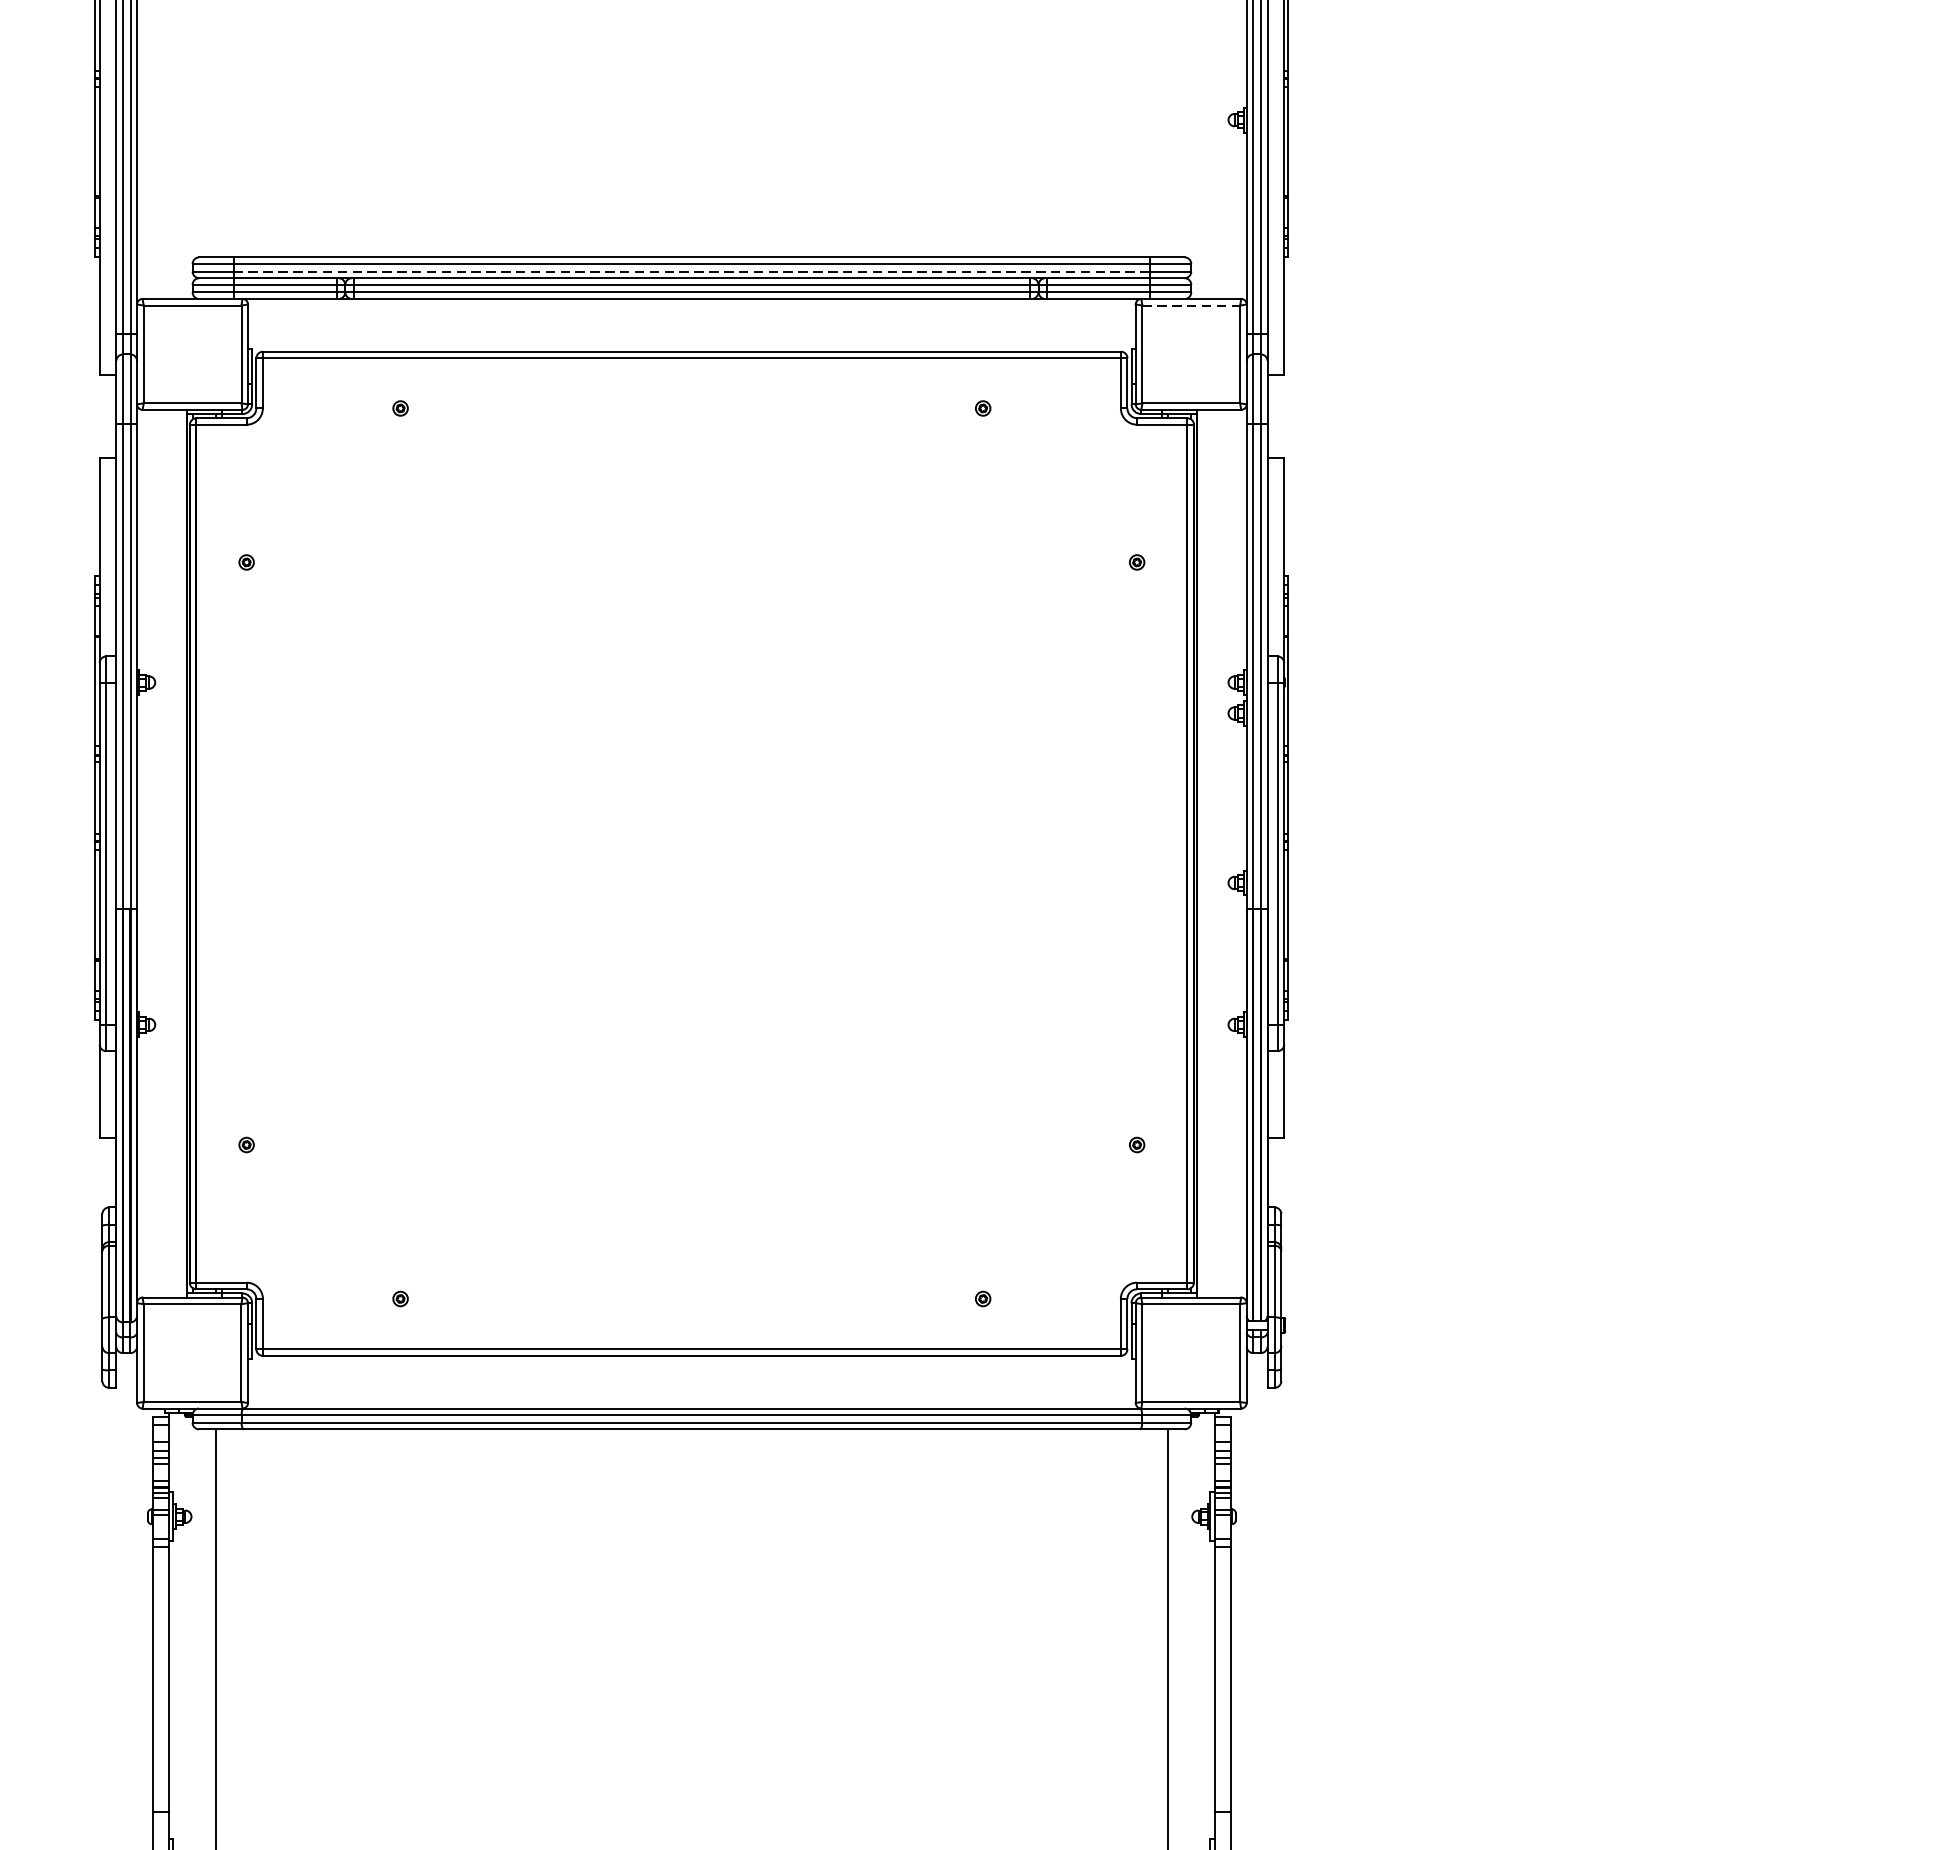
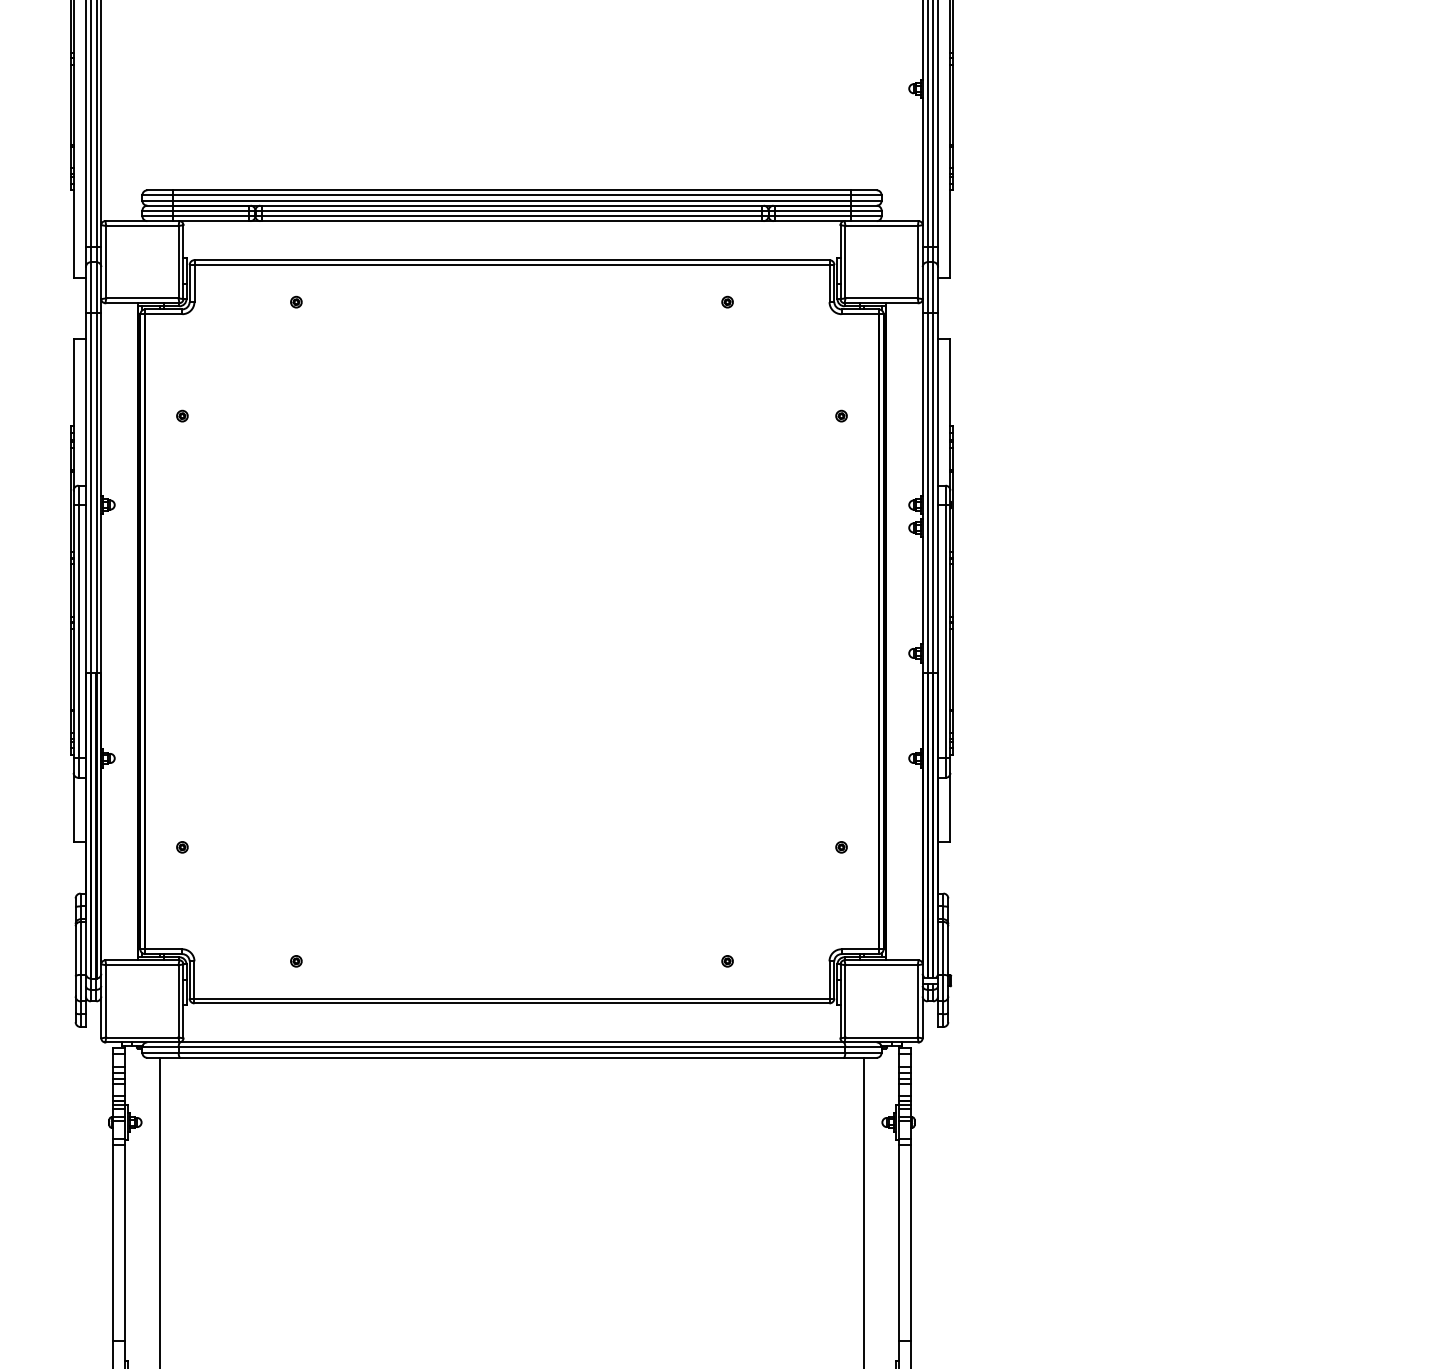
line: (691, 271) -> (511, 200), dashed -> solid
line: (1192, 306) -> (882, 226), dashed -> solid

